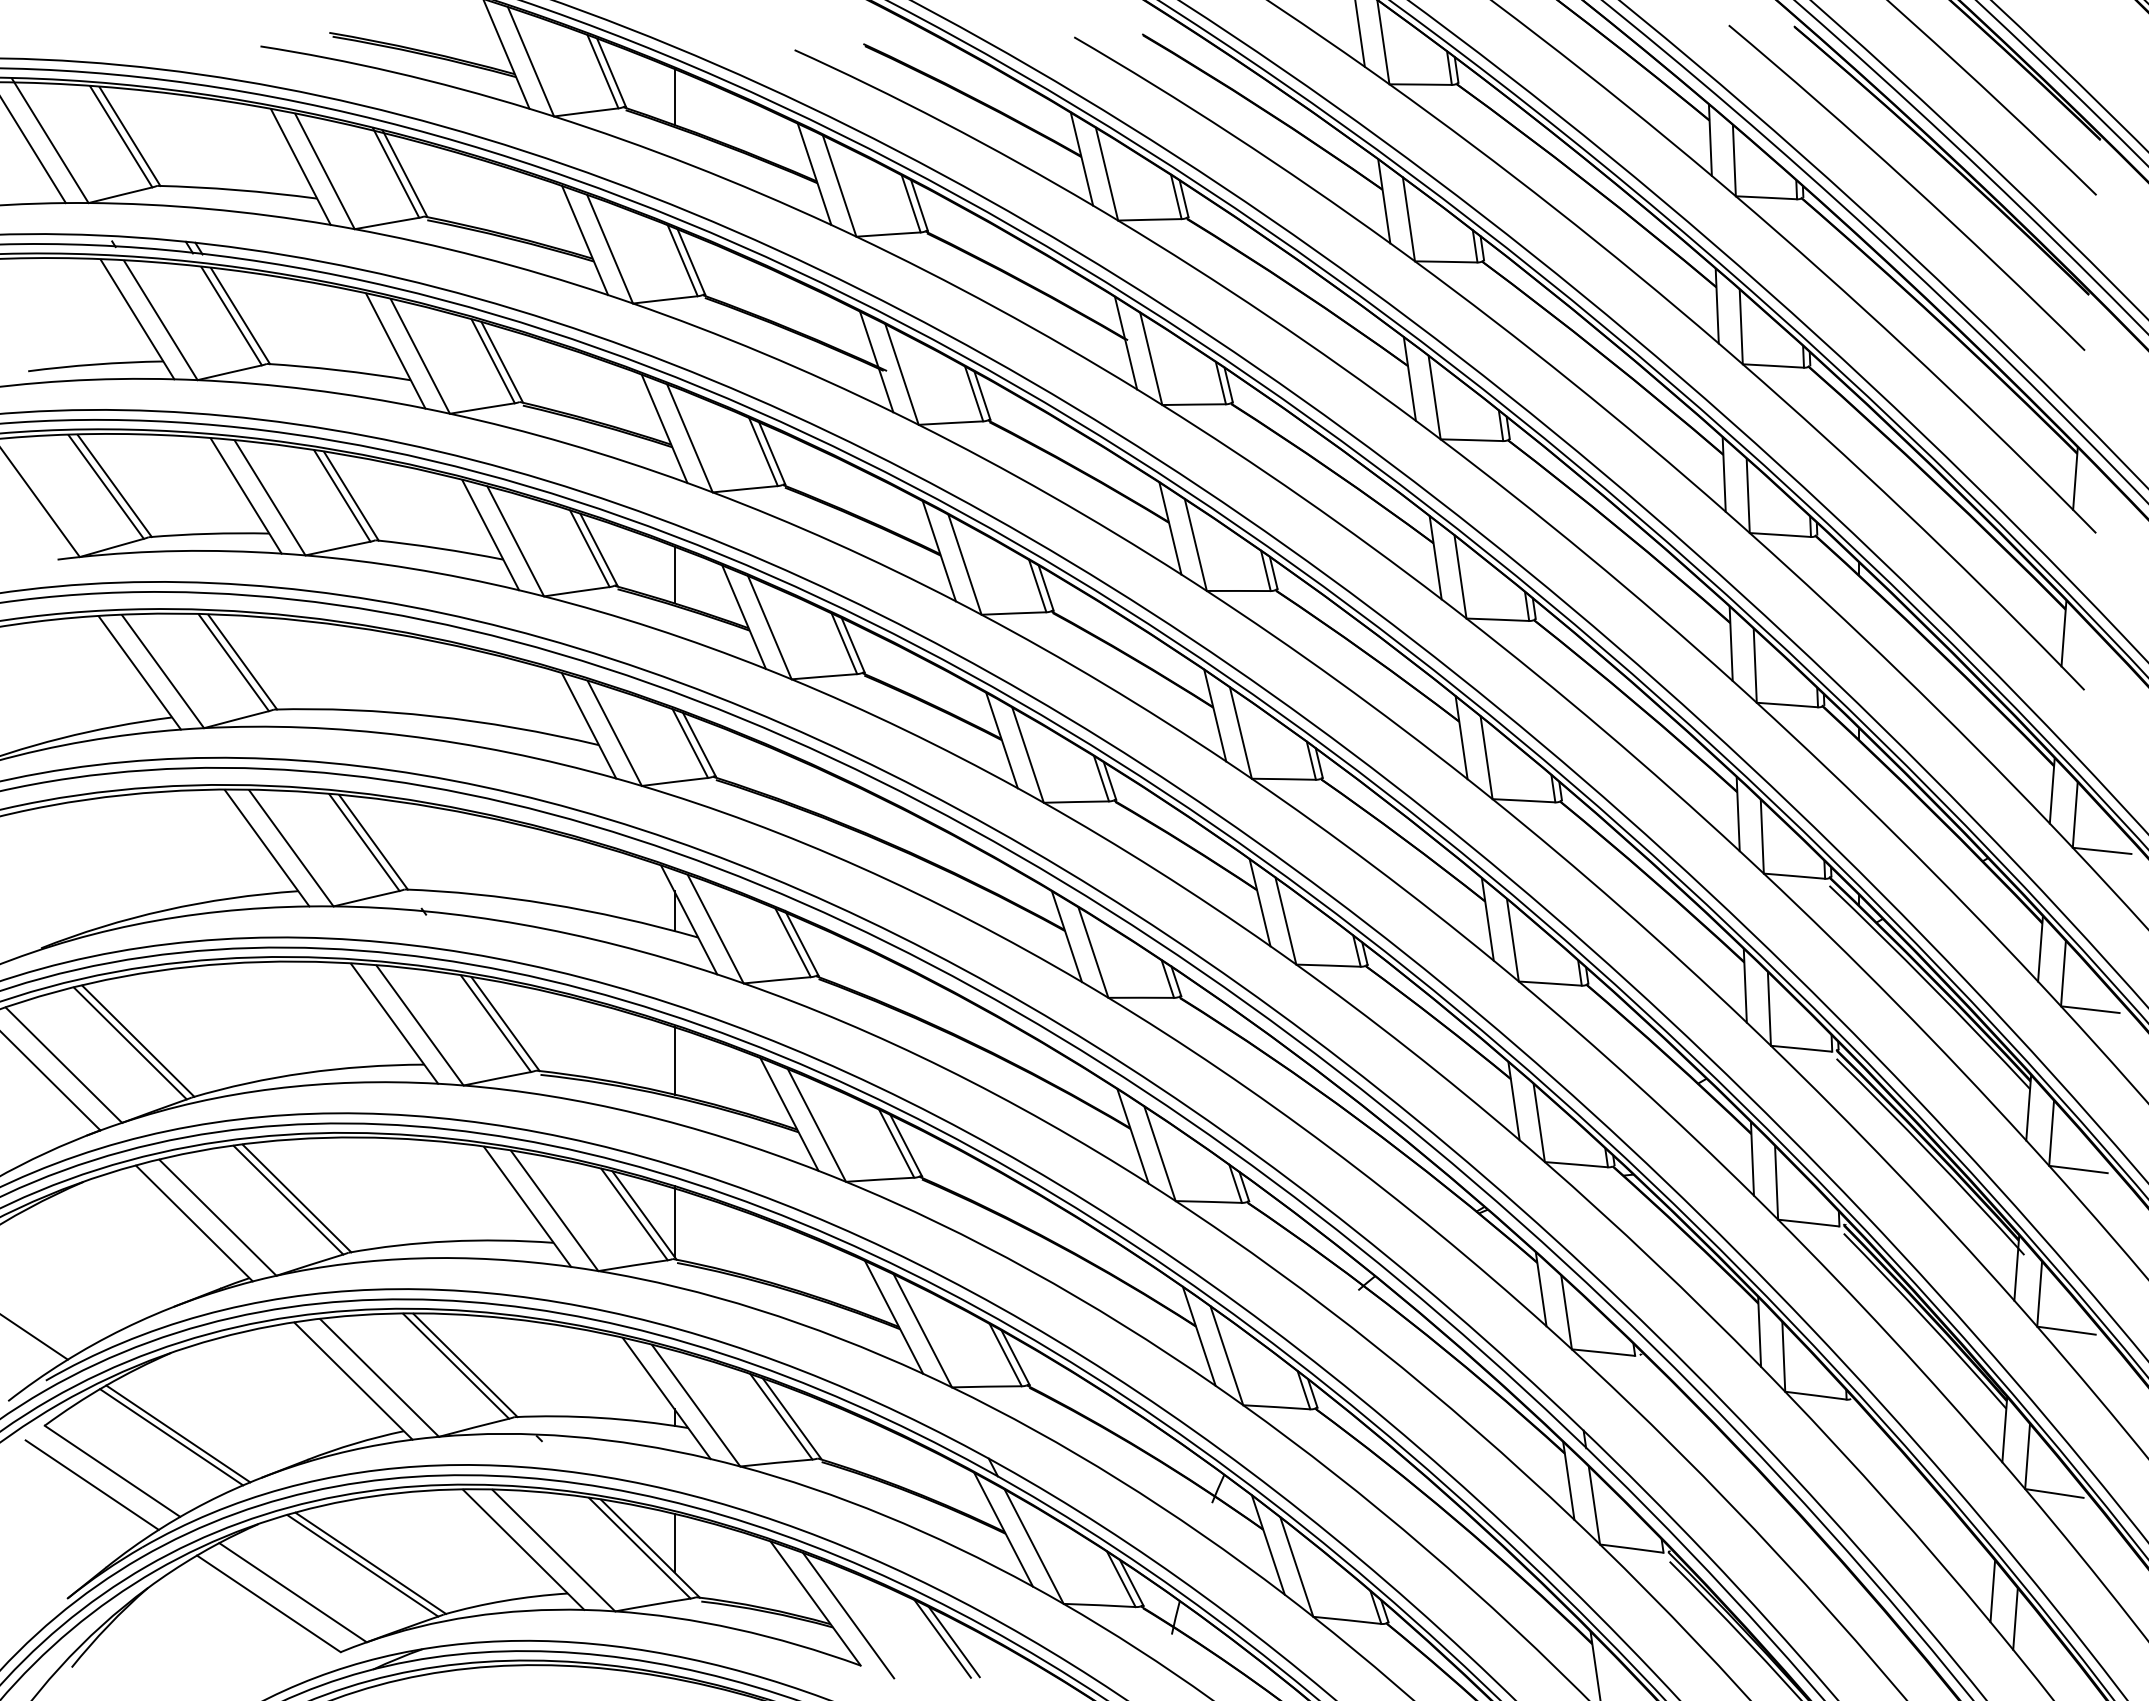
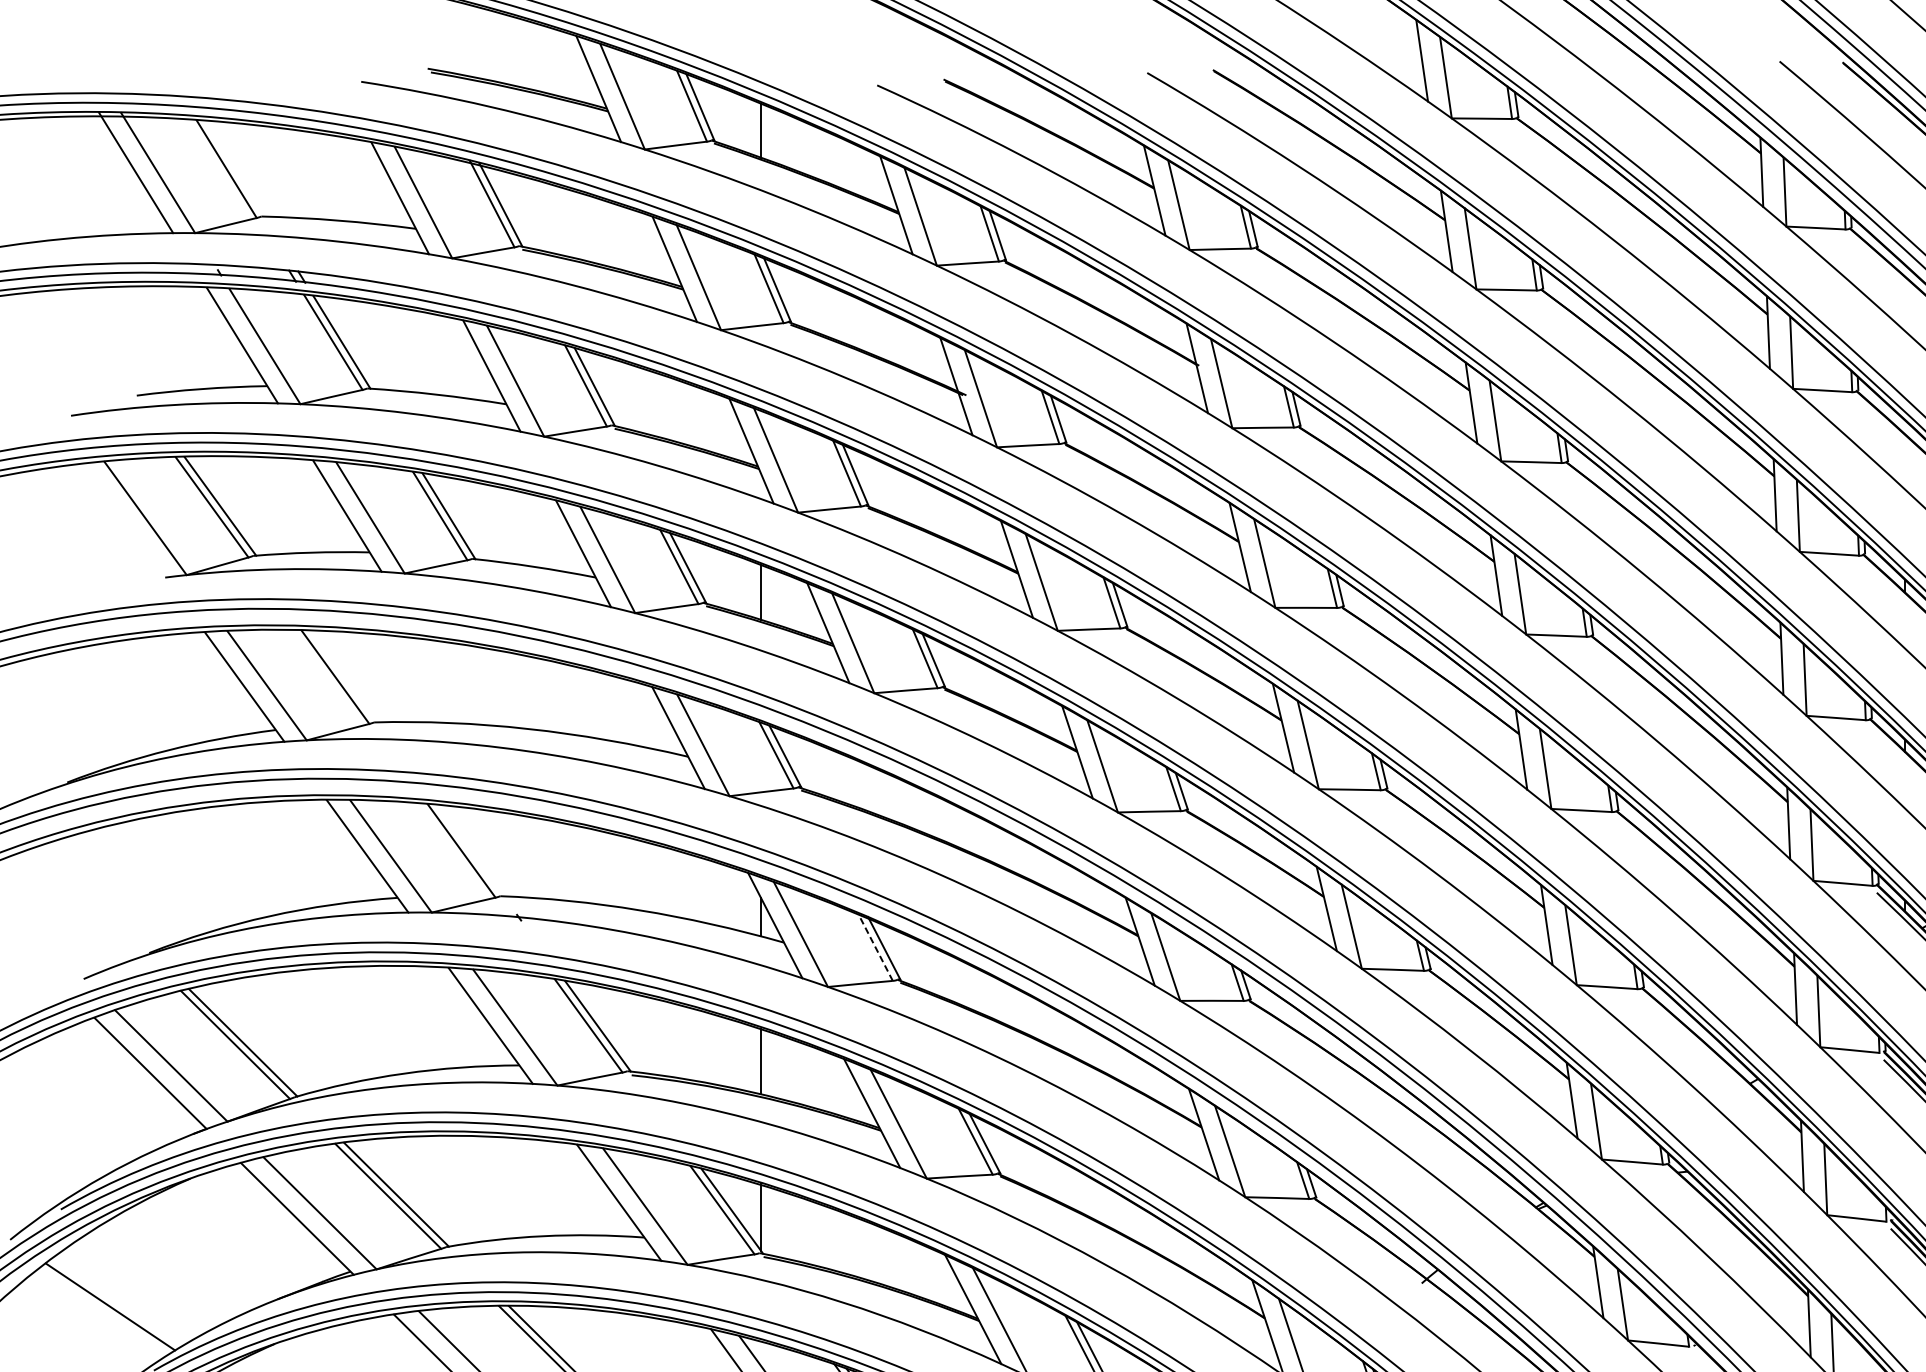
line: (129, 136) -> (234, 168), removed
line: (242, 661) -> (343, 675), removed
line: (373, 842) -> (470, 850), removed
line: (793, 942) -> (876, 947), solid -> dashed

